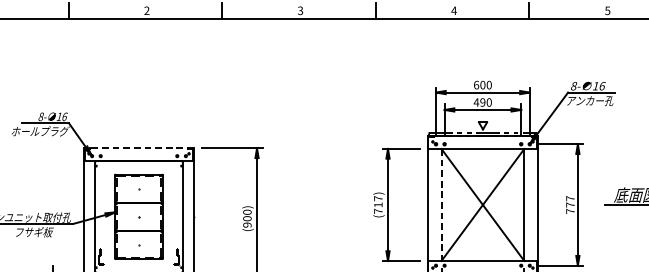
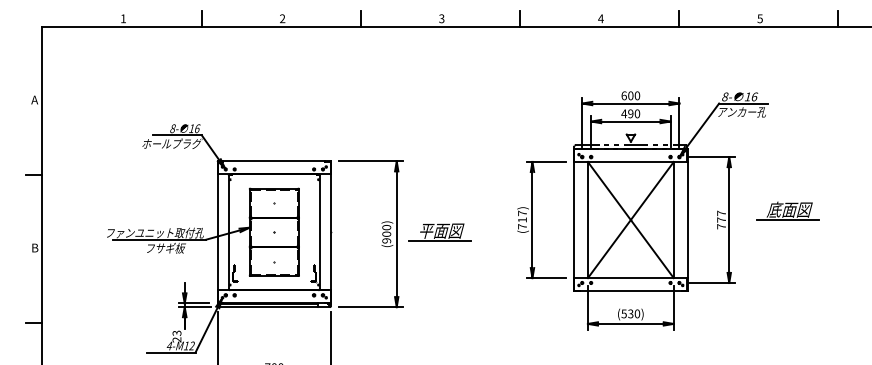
line: (139, 148) -> (274, 161), dashed -> solid
line: (441, 205) -> (587, 220), dashed -> solid
part: (298, 217) -> (439, 232), added

